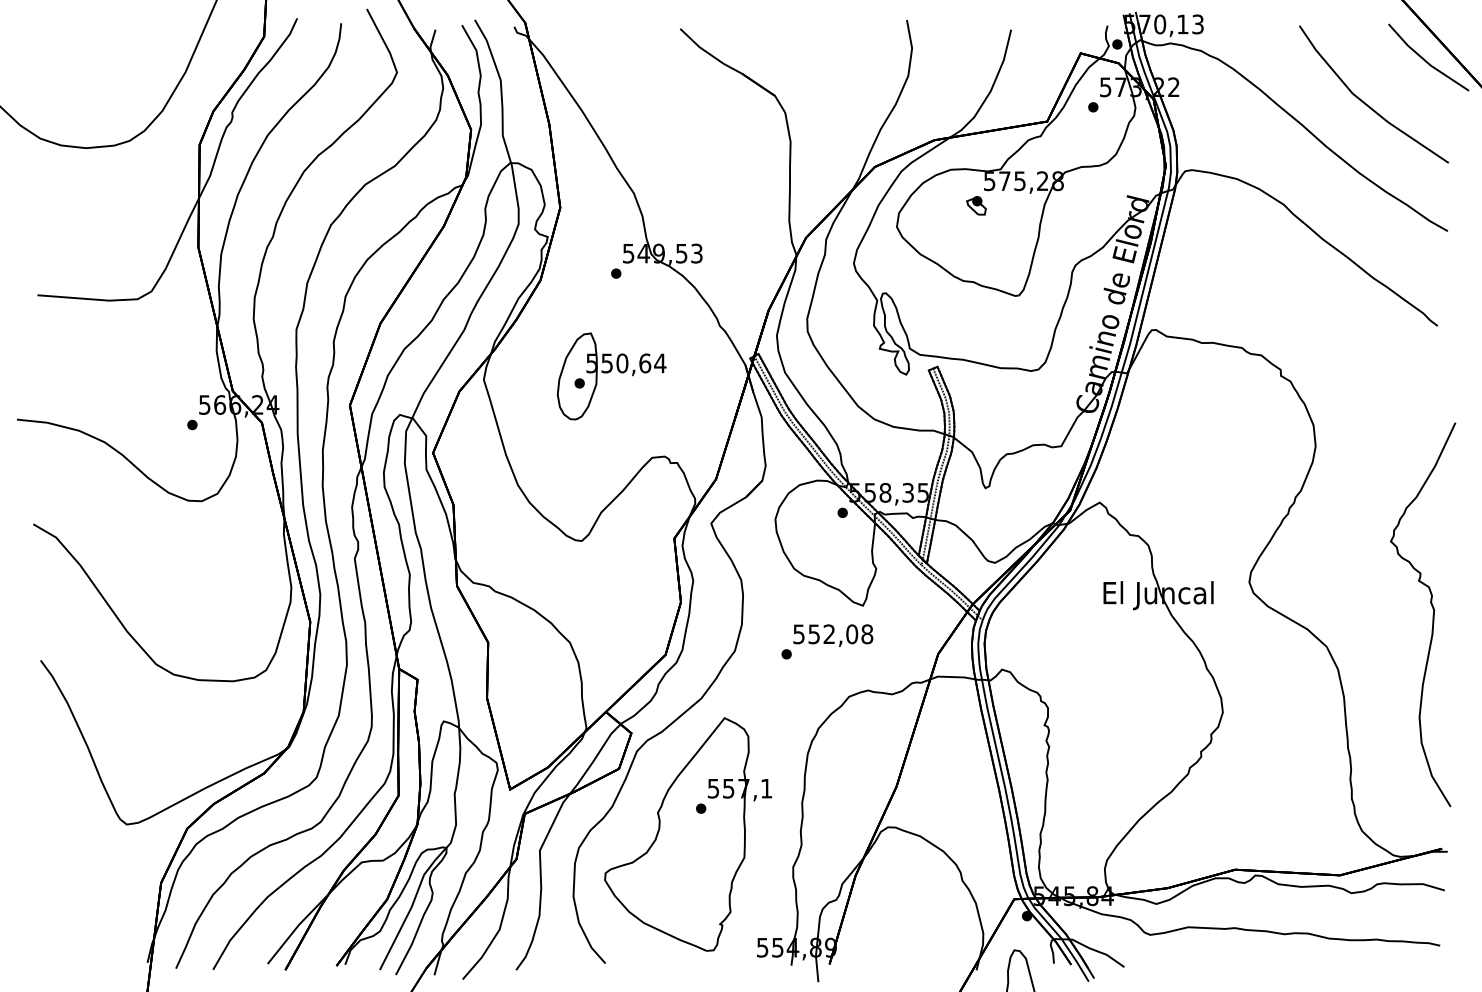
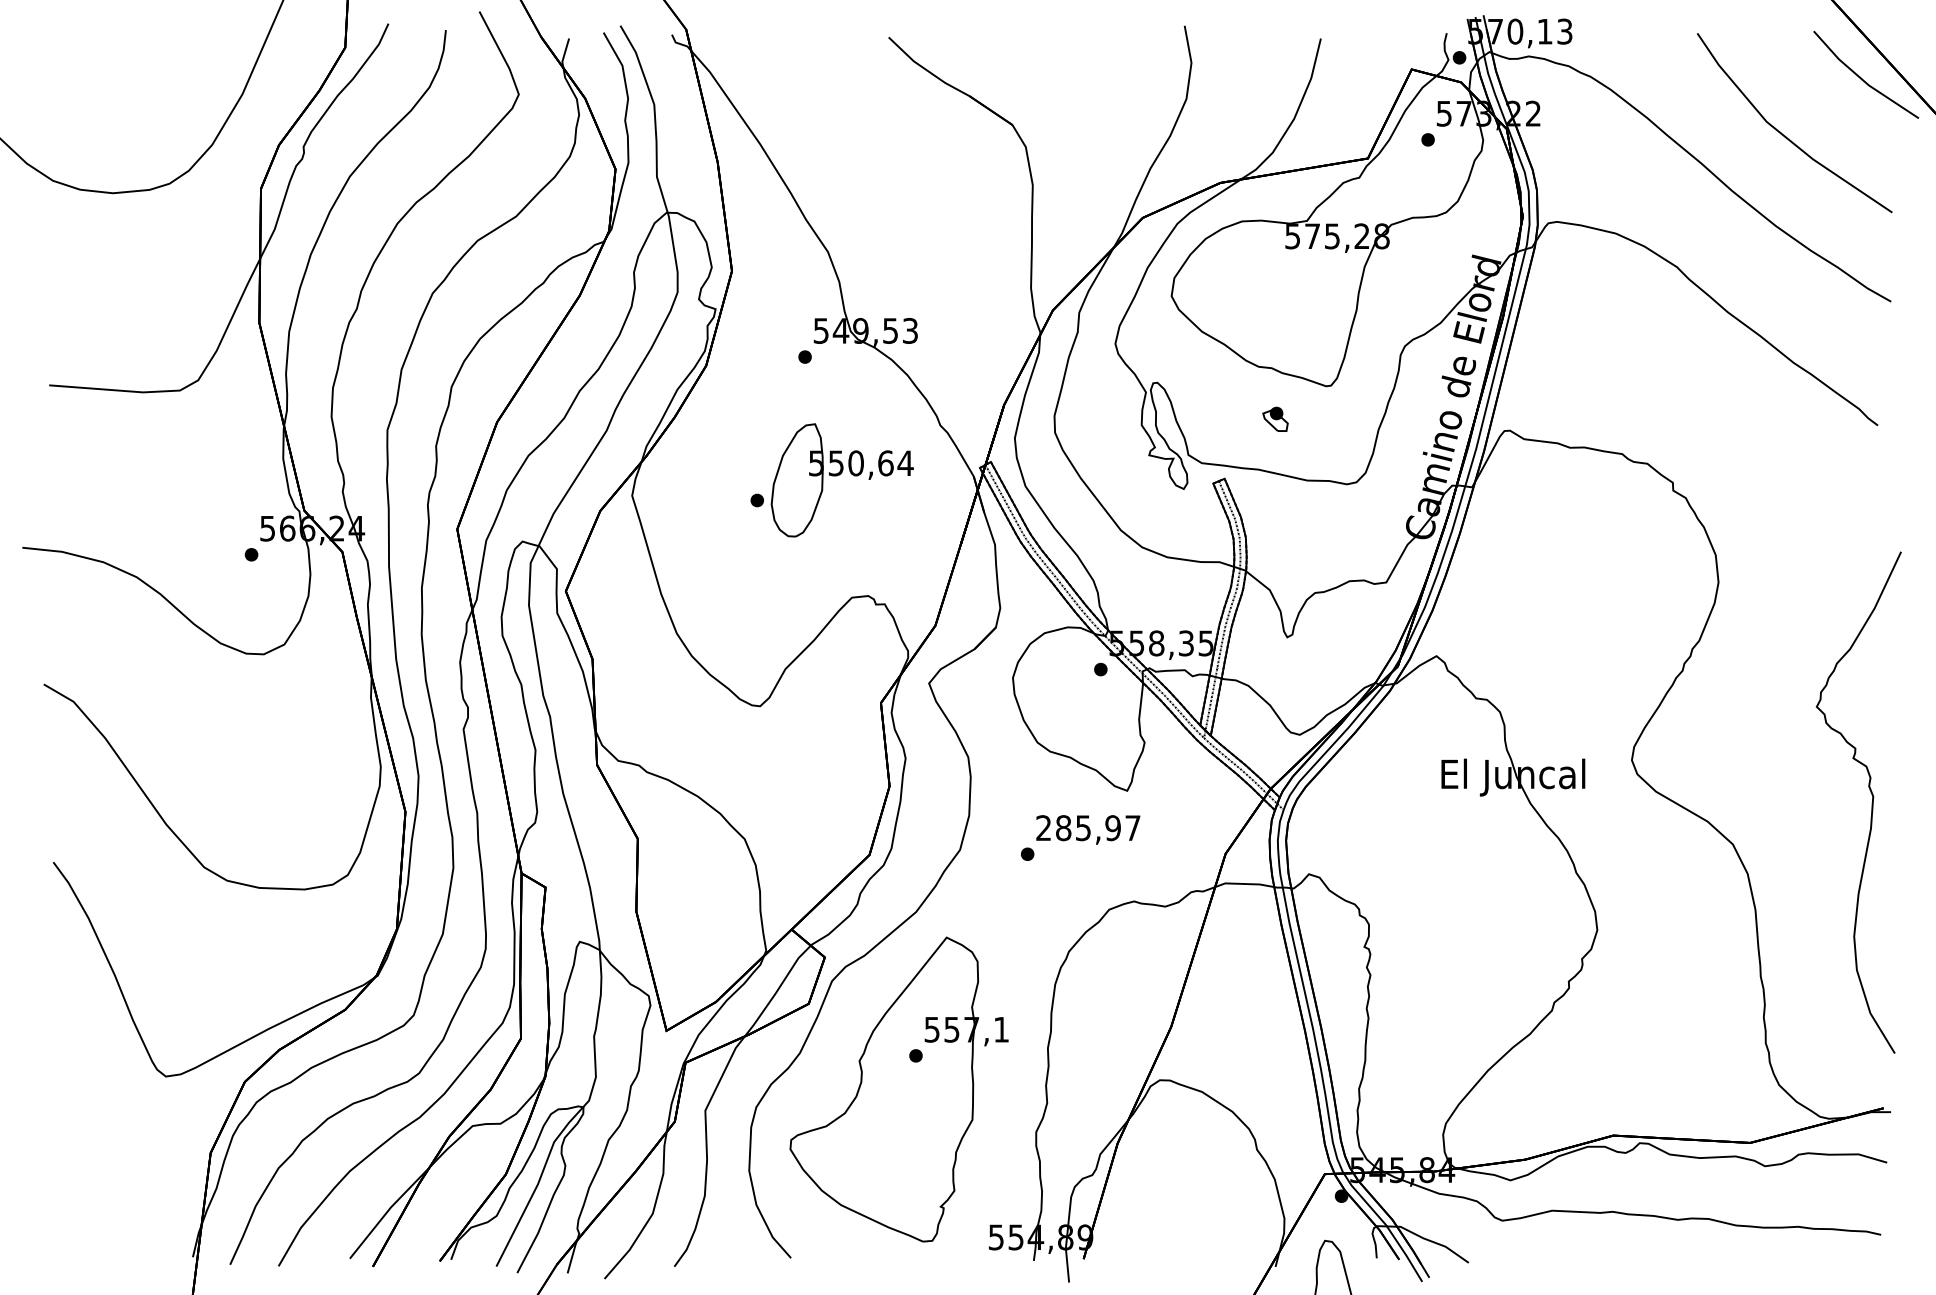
part: (976, 205) -> (1275, 418), moved
part: (611, 376) -> (841, 480), moved
text: (833, 634) -> (1088, 828), 552,08 -> 285,97

